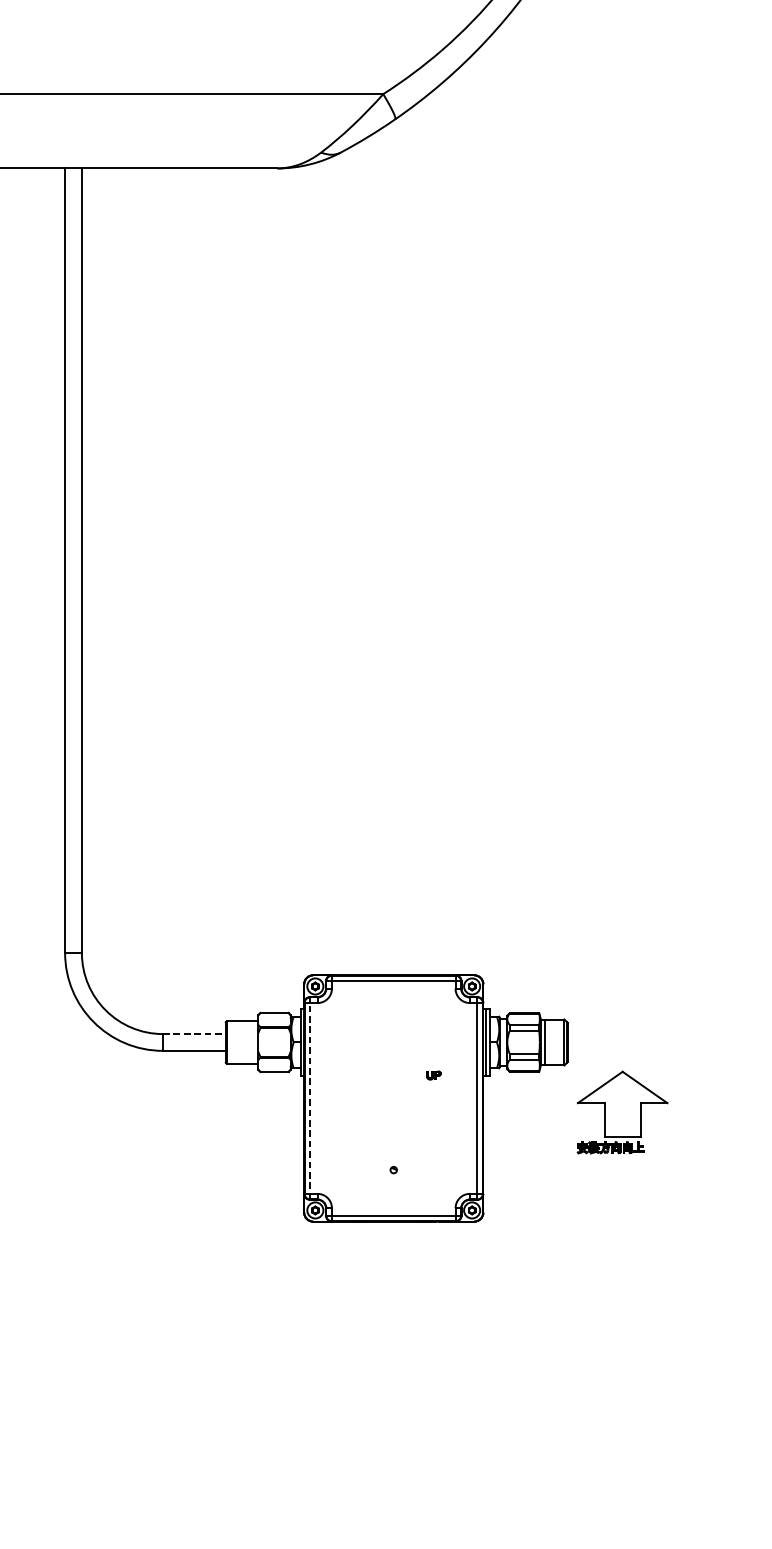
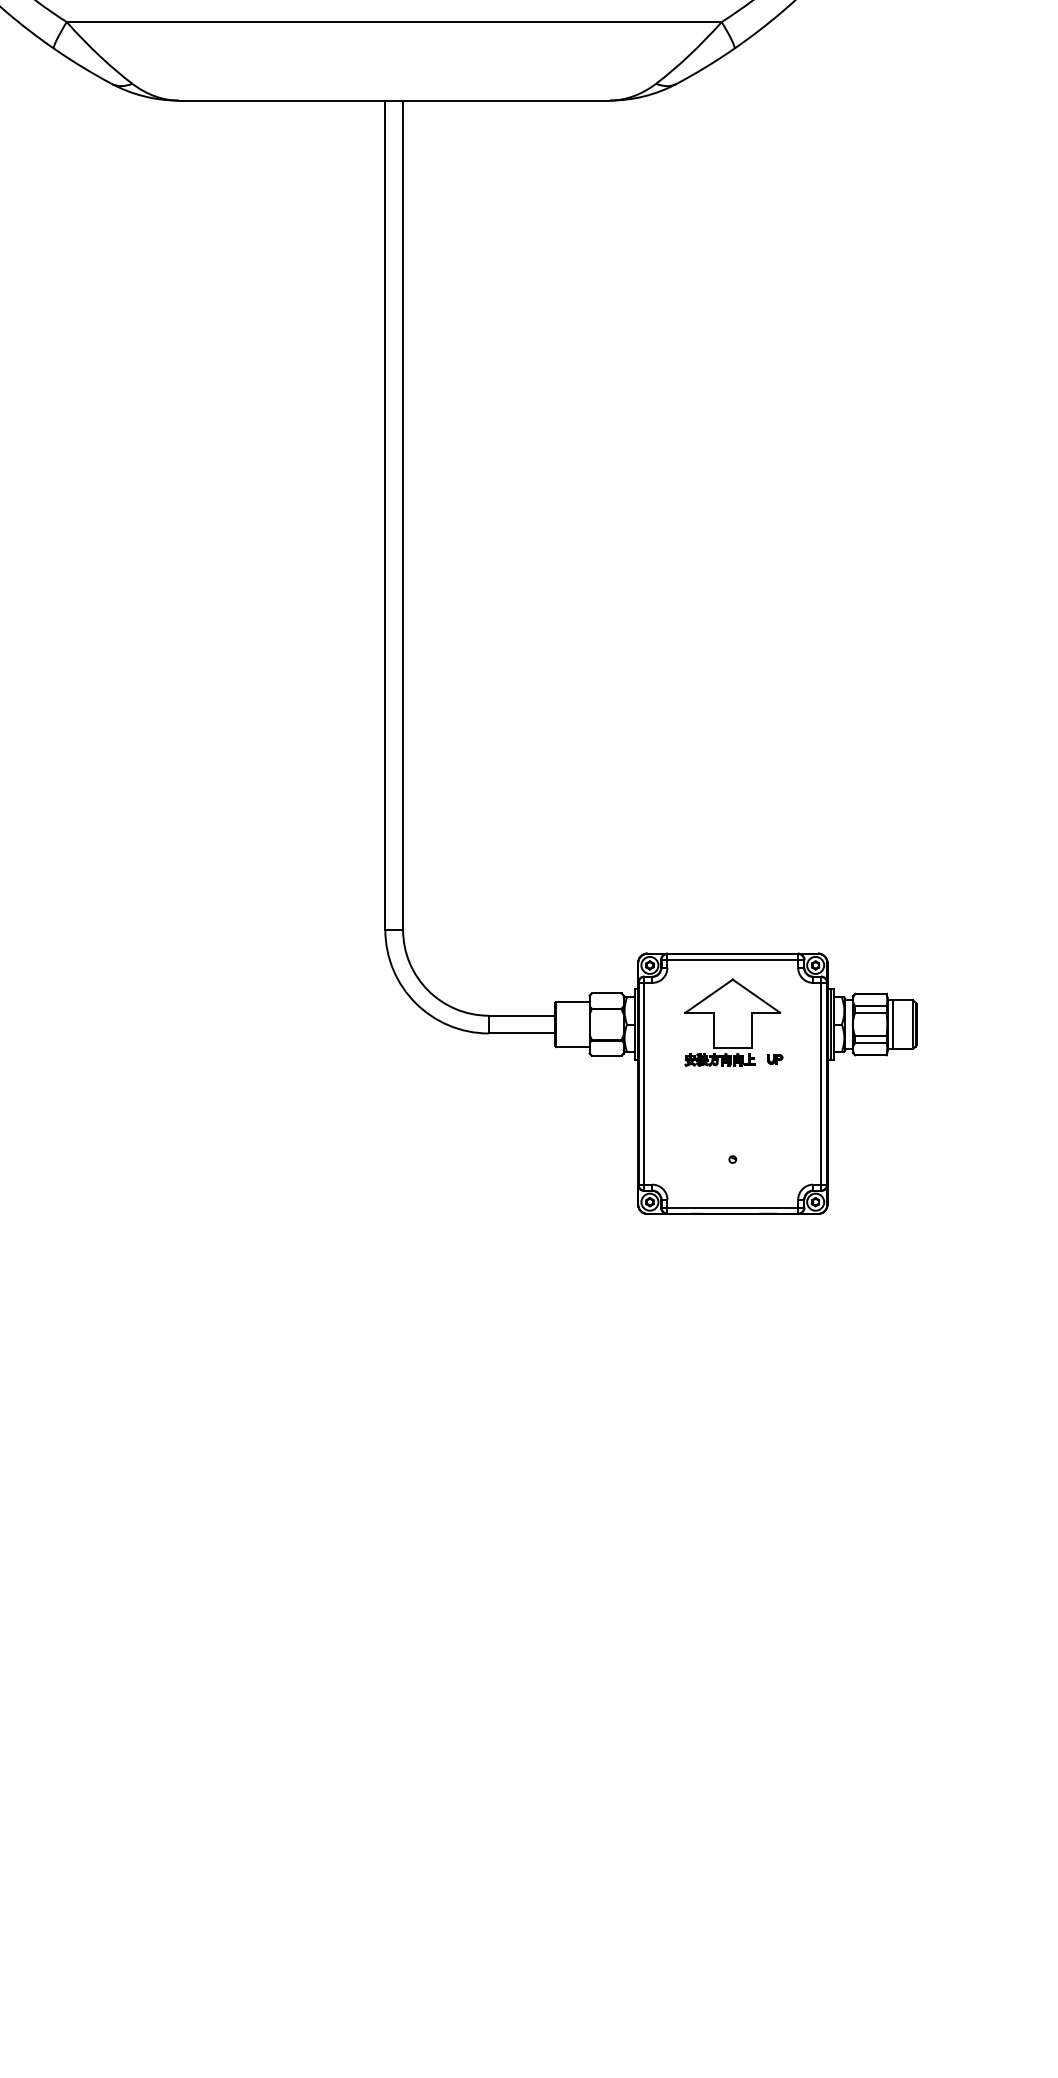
line: (194, 1033) -> (522, 1015), dashed -> solid
line: (310, 1098) -> (644, 1083), dashed -> solid
part: (622, 1112) -> (732, 1022), moved

